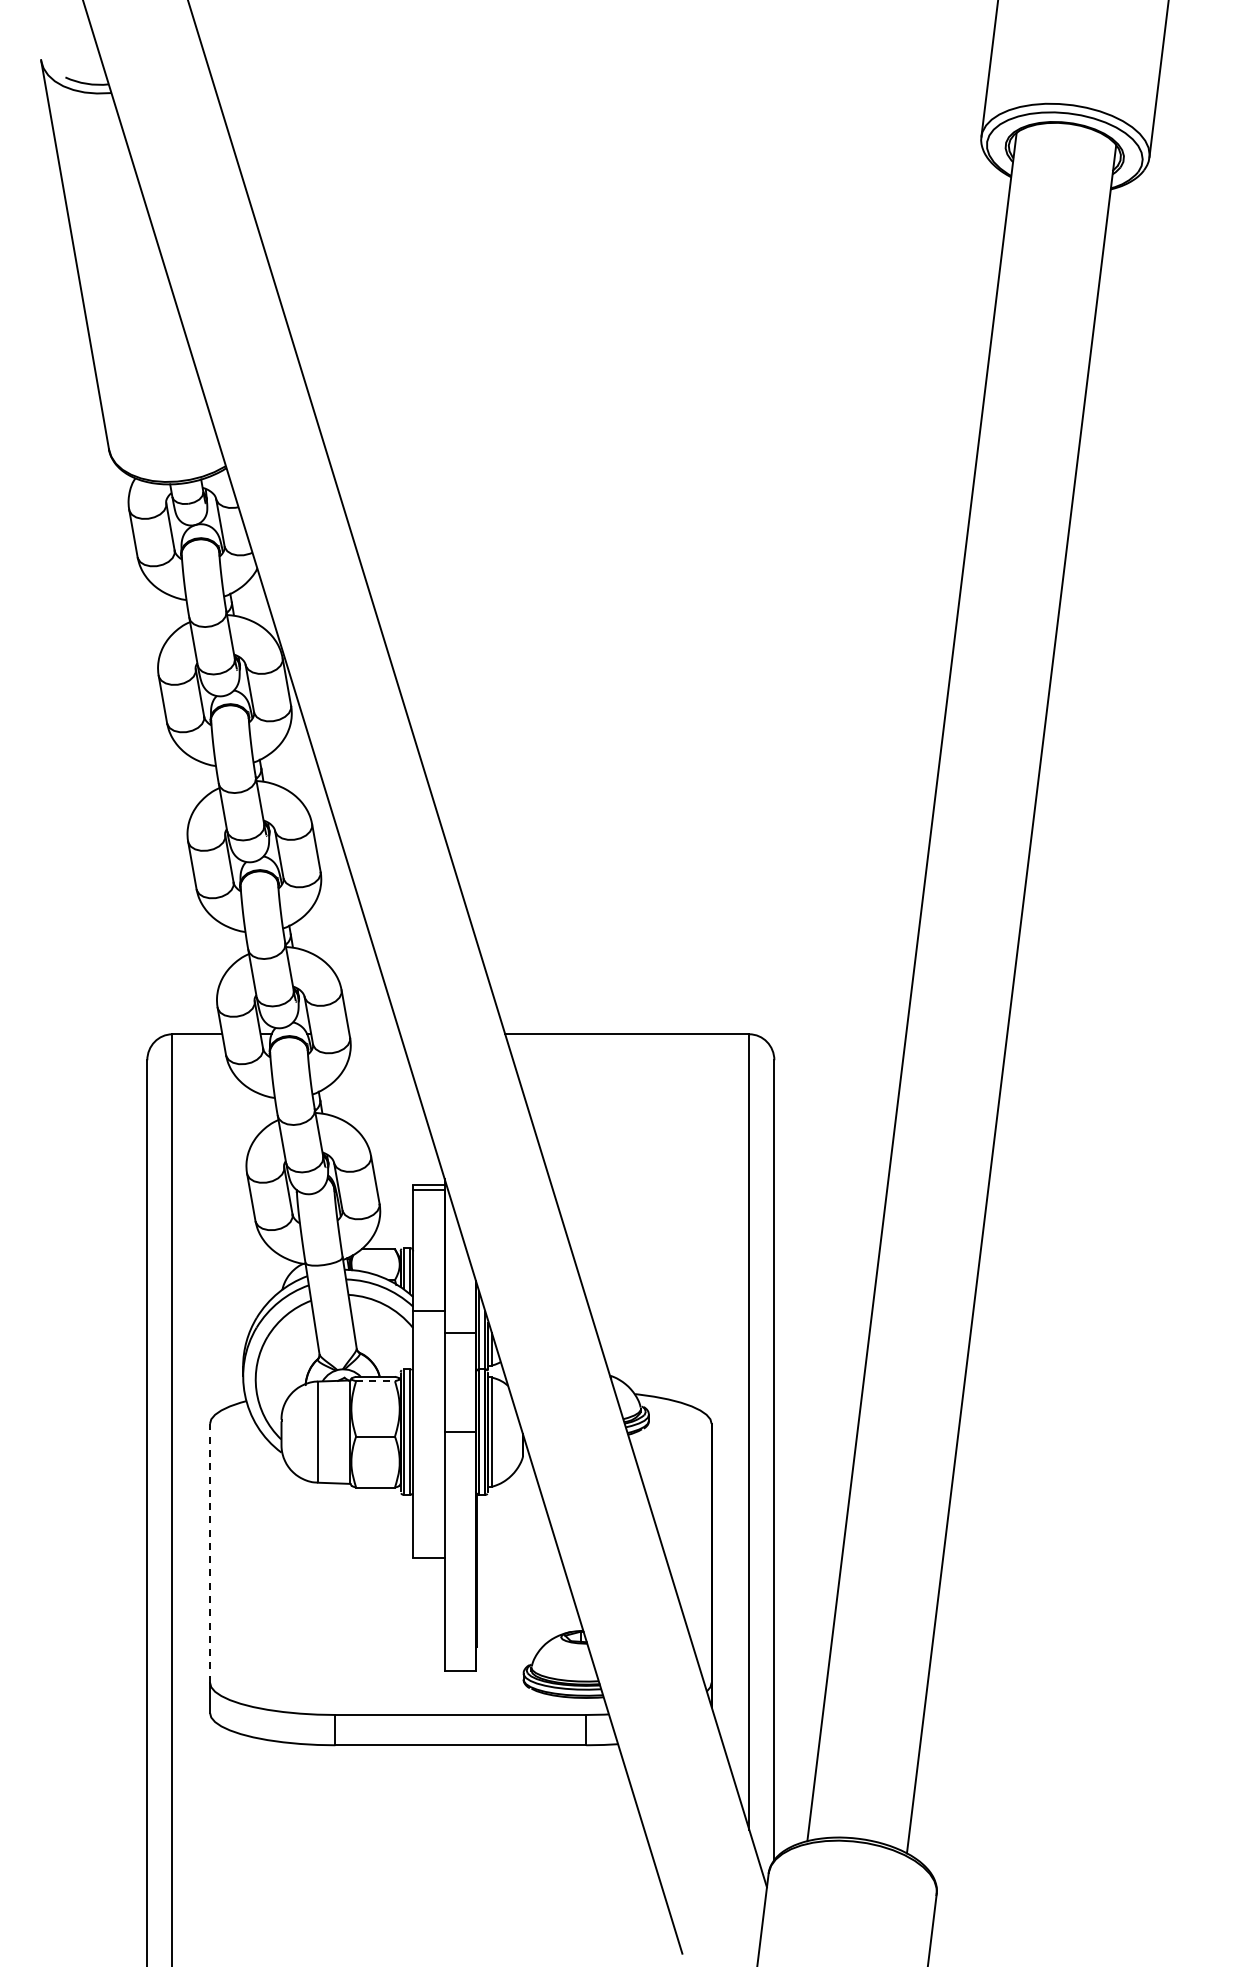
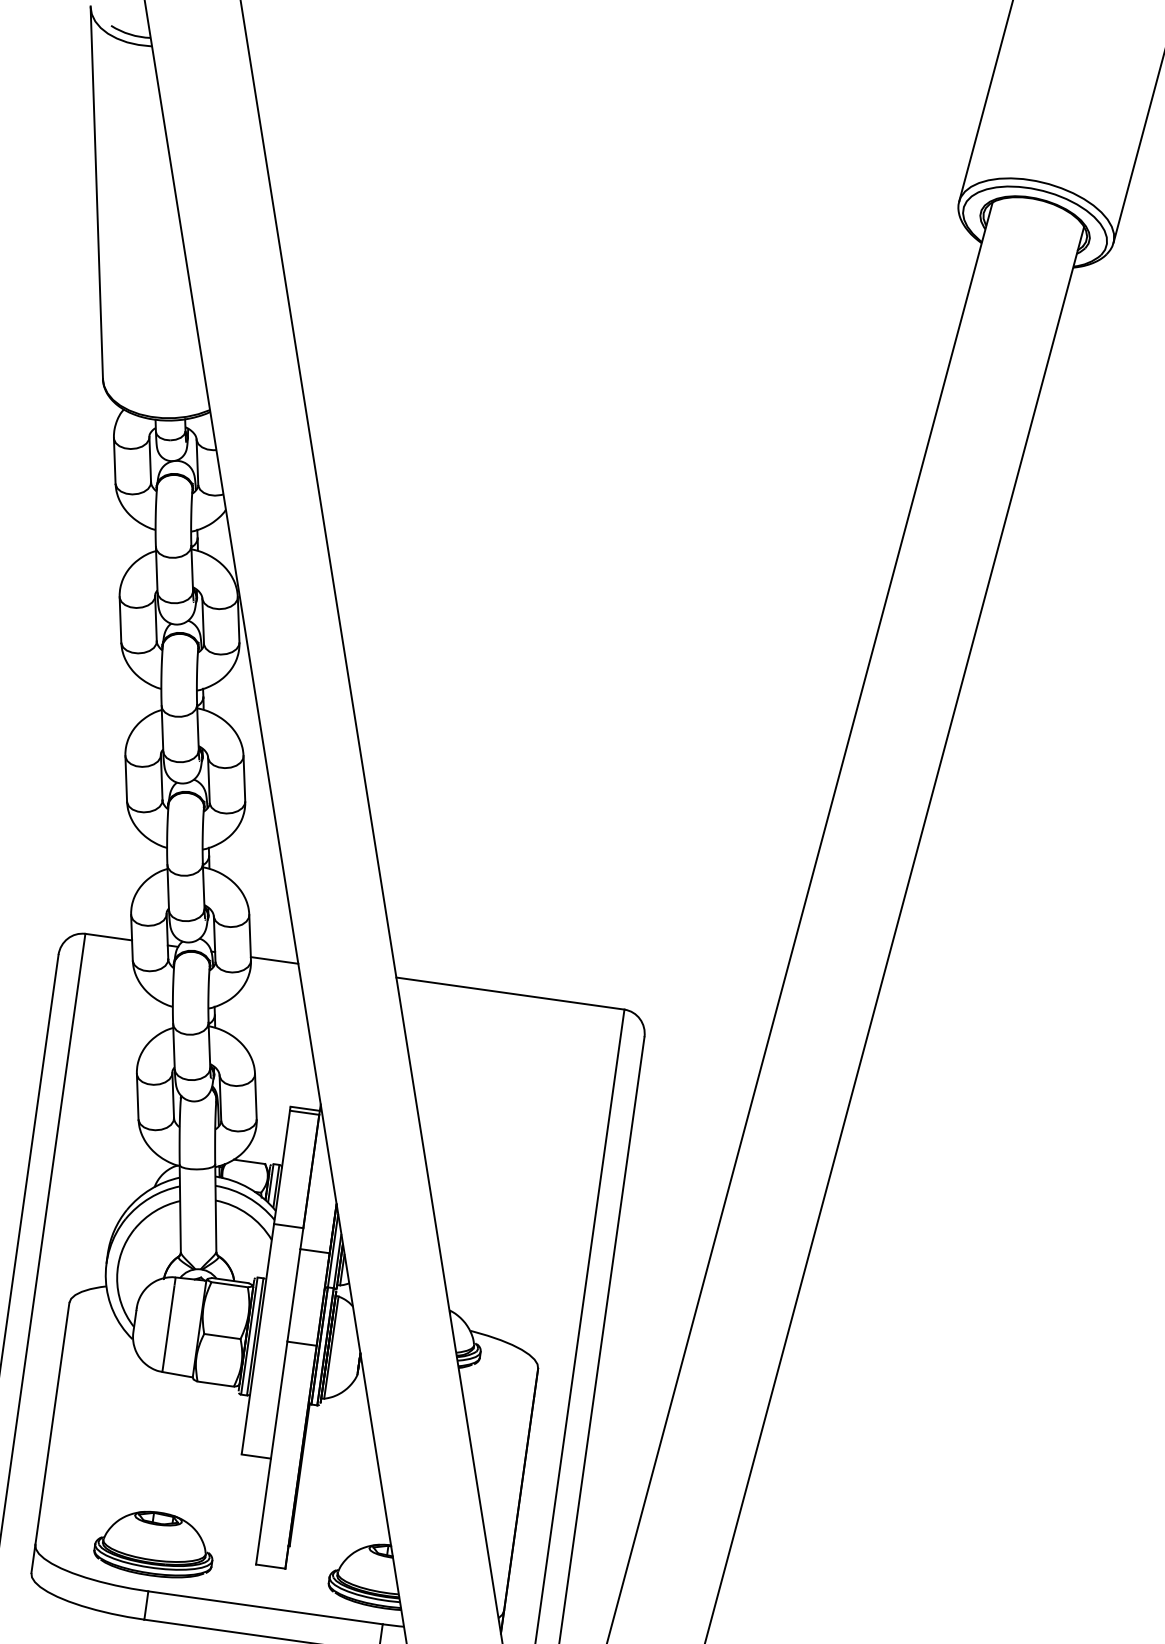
line: (374, 1034) -> (274, 960), added
line: (376, 1381) -> (230, 1285), dashed -> solid
line: (210, 1552) -> (52, 1423), dashed -> solid
part: (335, 1663) -> (155, 1543), added

